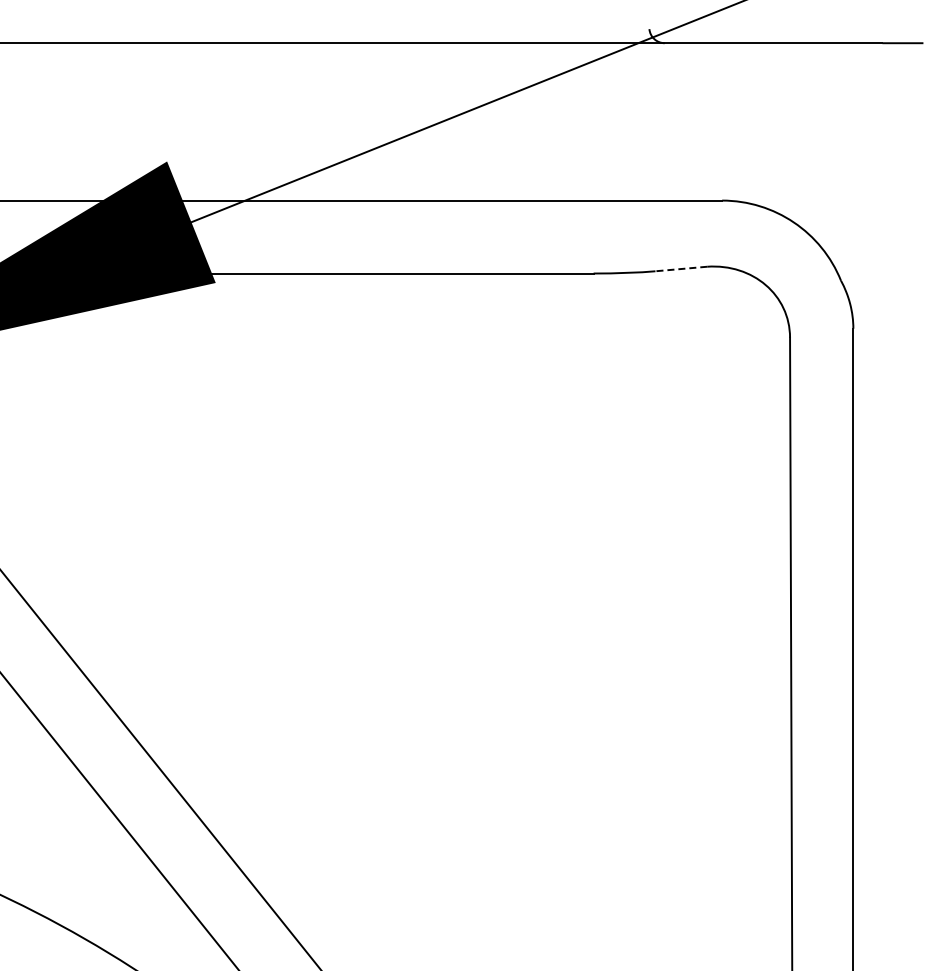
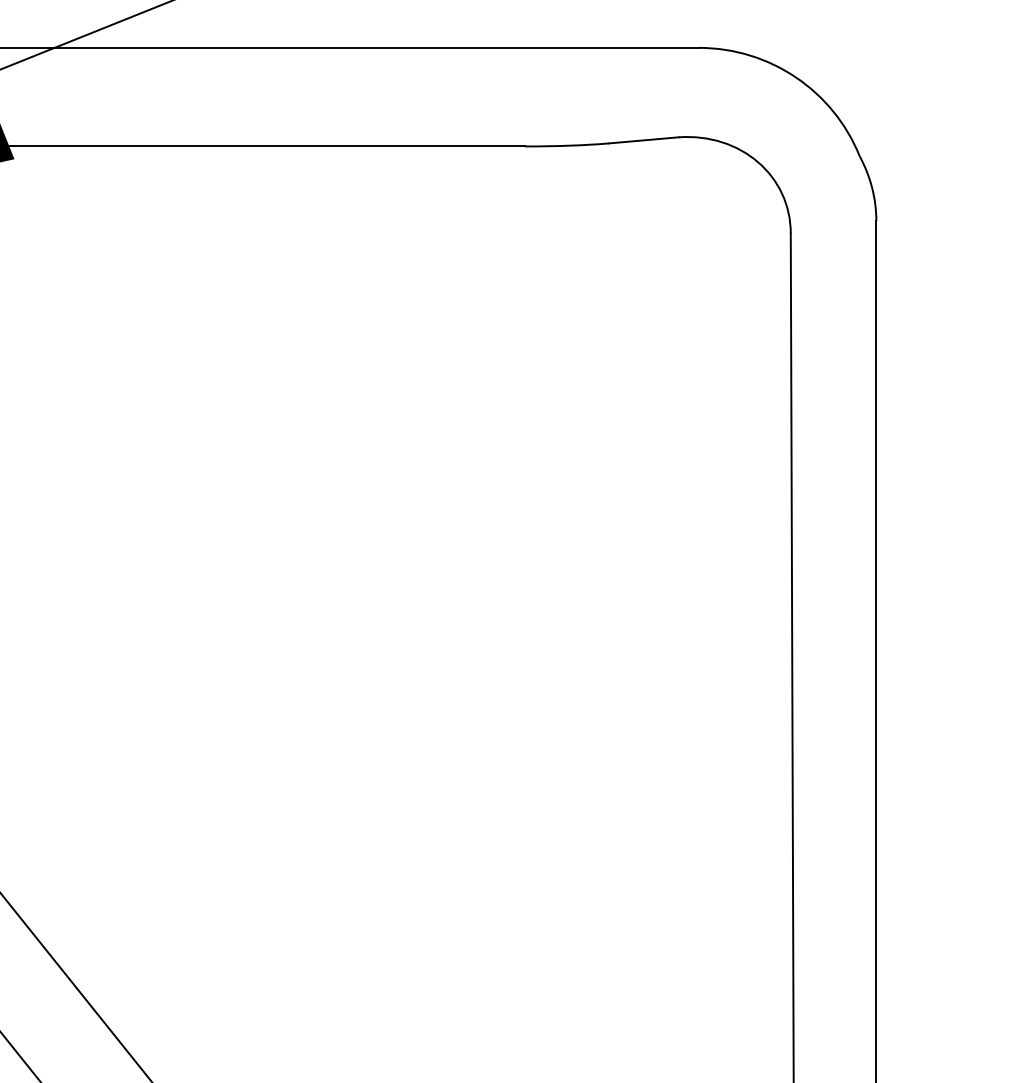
line: (680, 269) -> (642, 141), dashed -> solid

